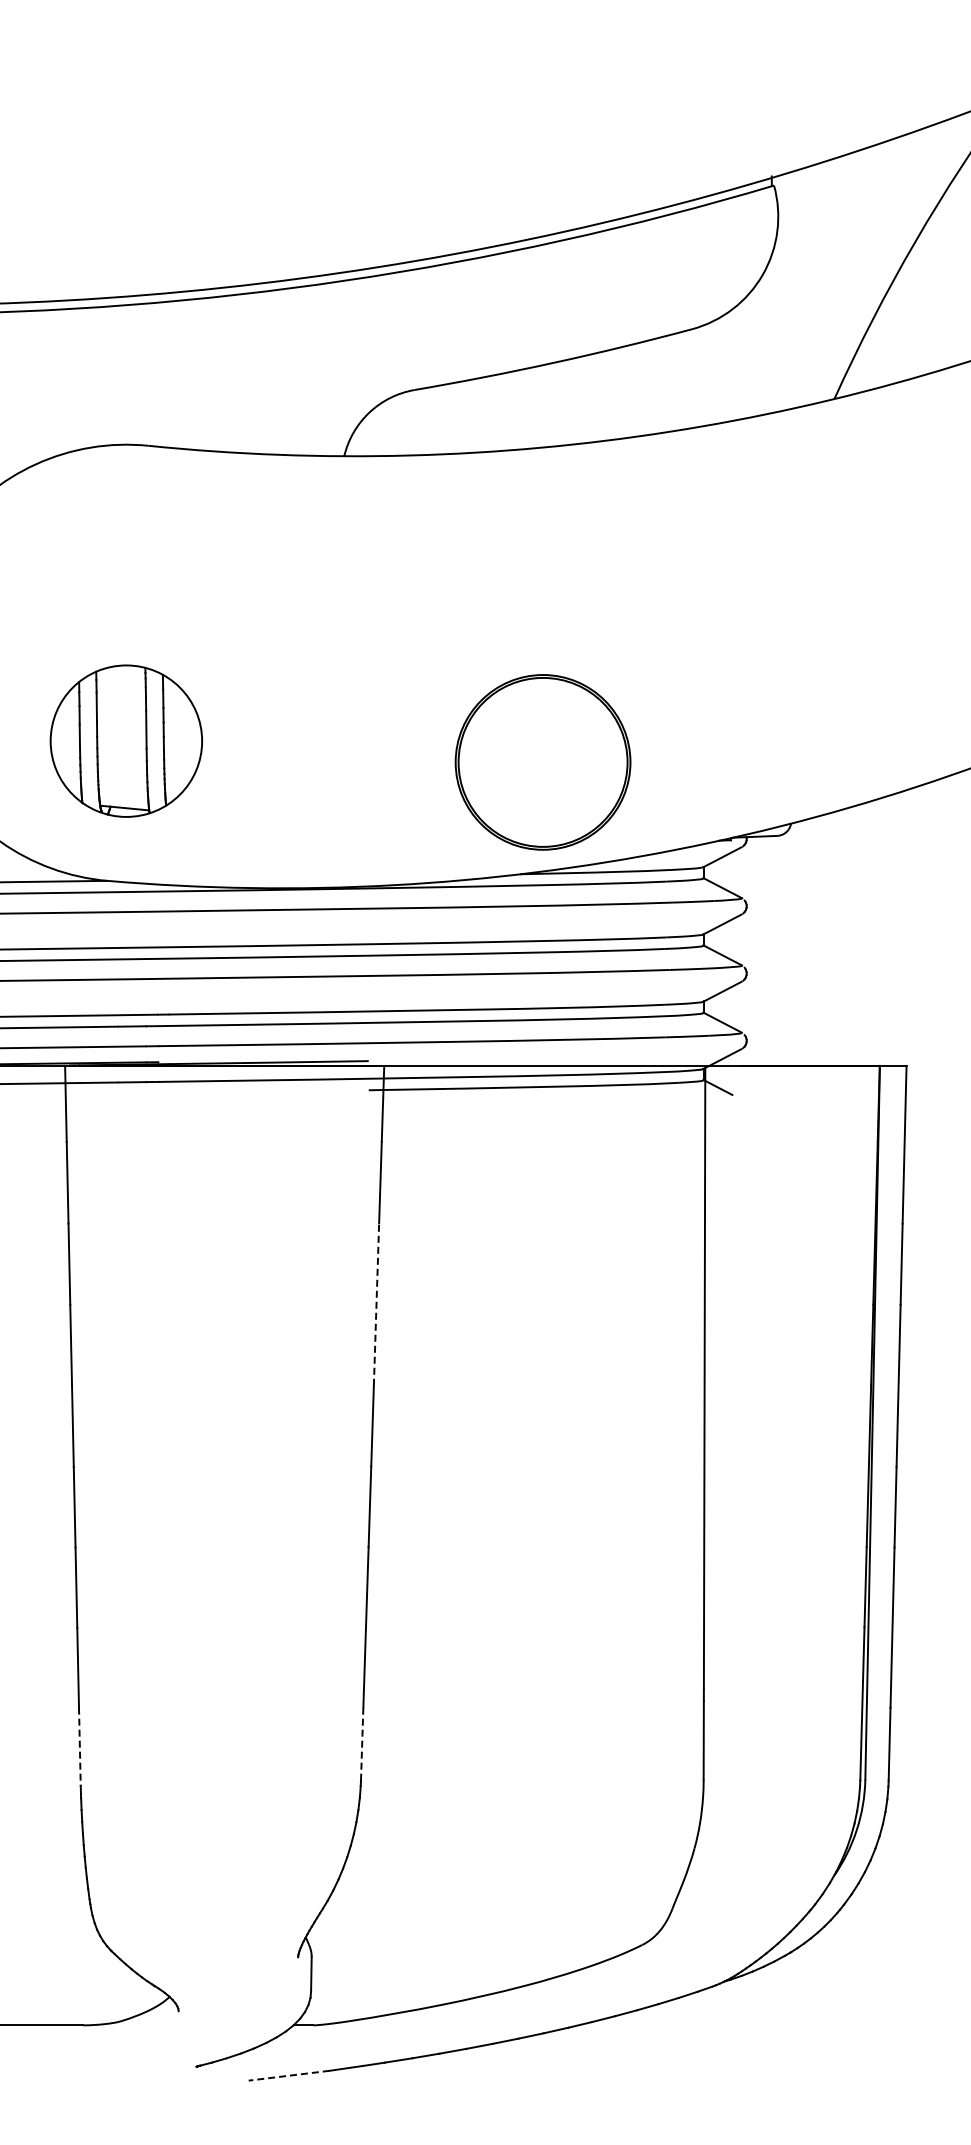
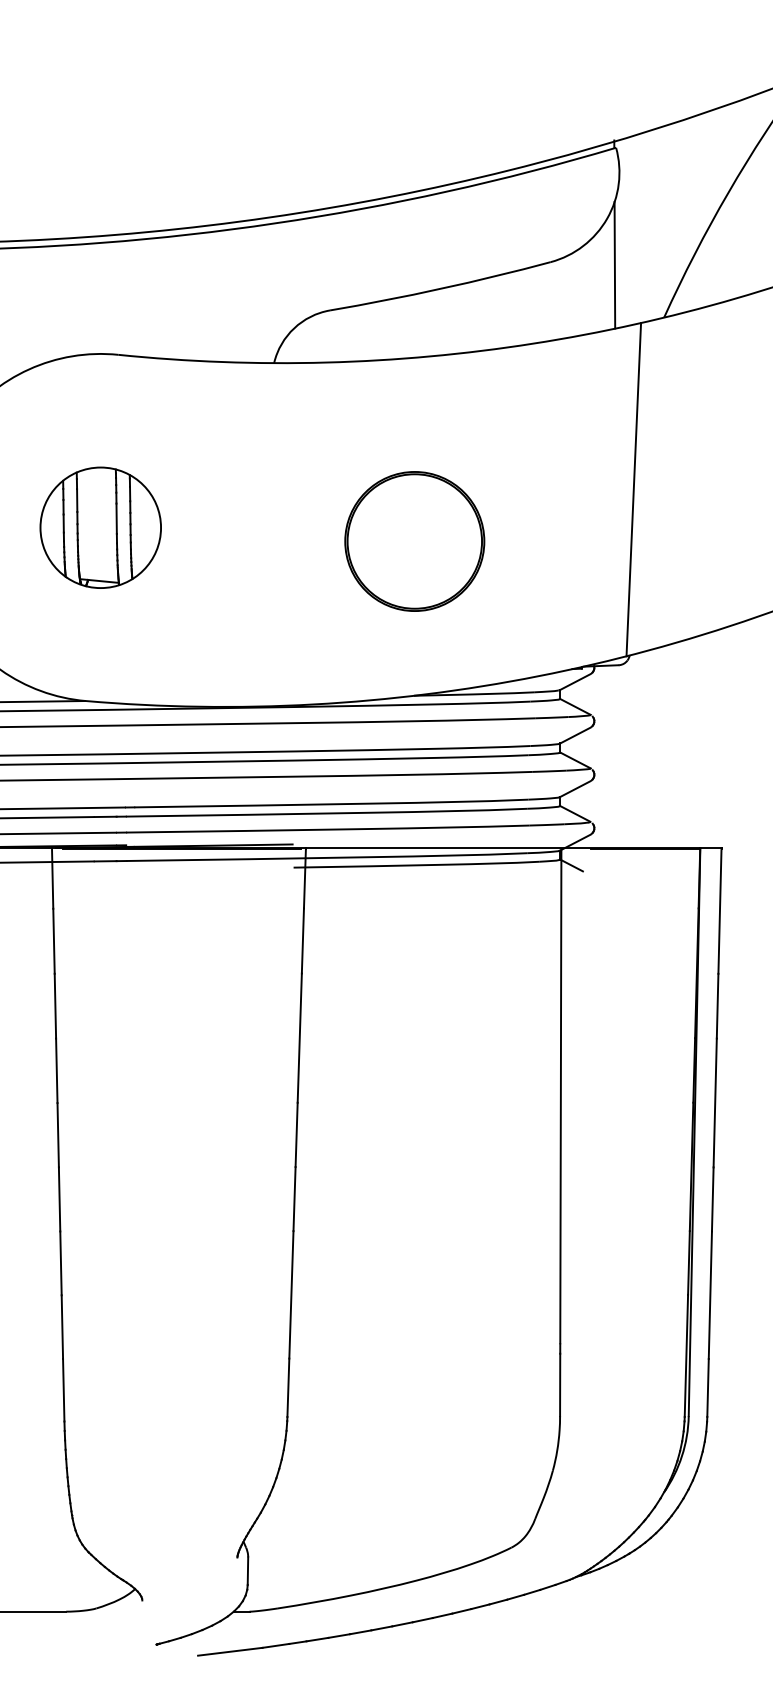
line: (772, 332) -> (614, 264), added
line: (796, 614) -> (633, 489), added
part: (125, 740) -> (100, 527), moved
part: (542, 762) -> (414, 541), moved
line: (376, 1304) -> (299, 1038), dashed -> solid
line: (362, 1743) -> (288, 1387), dashed -> solid
line: (79, 1747) -> (63, 1390), dashed -> solid
line: (289, 2075) -> (230, 1651), dashed -> solid

